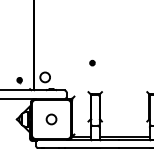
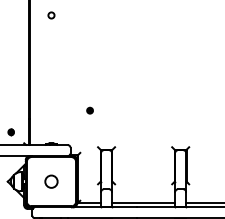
part: (92, 62) -> (89, 110), moved
circle: (45, 77) -> (43, 128), removed

